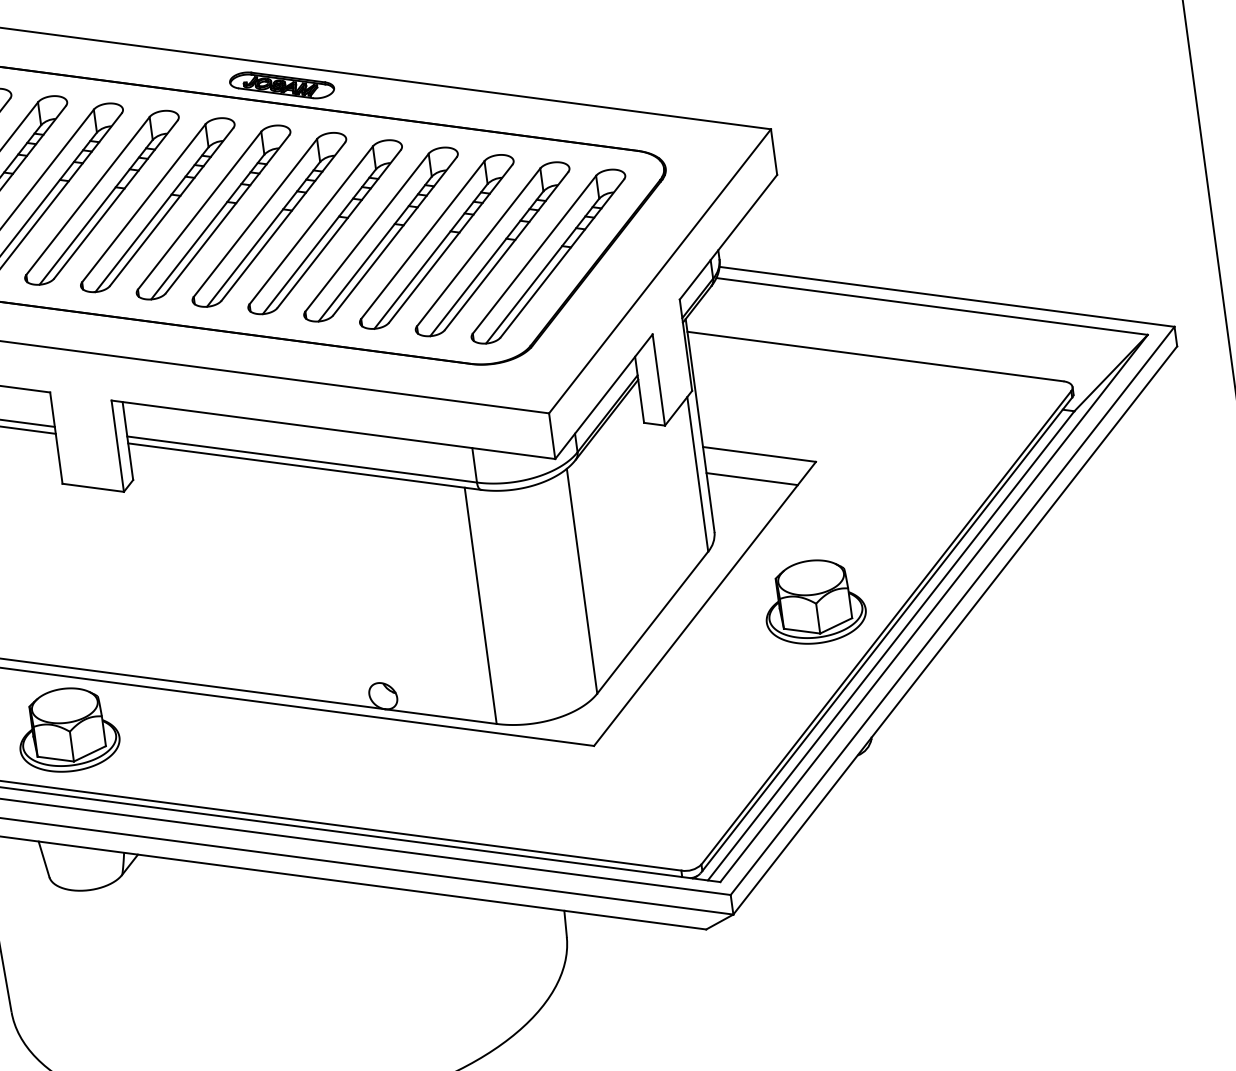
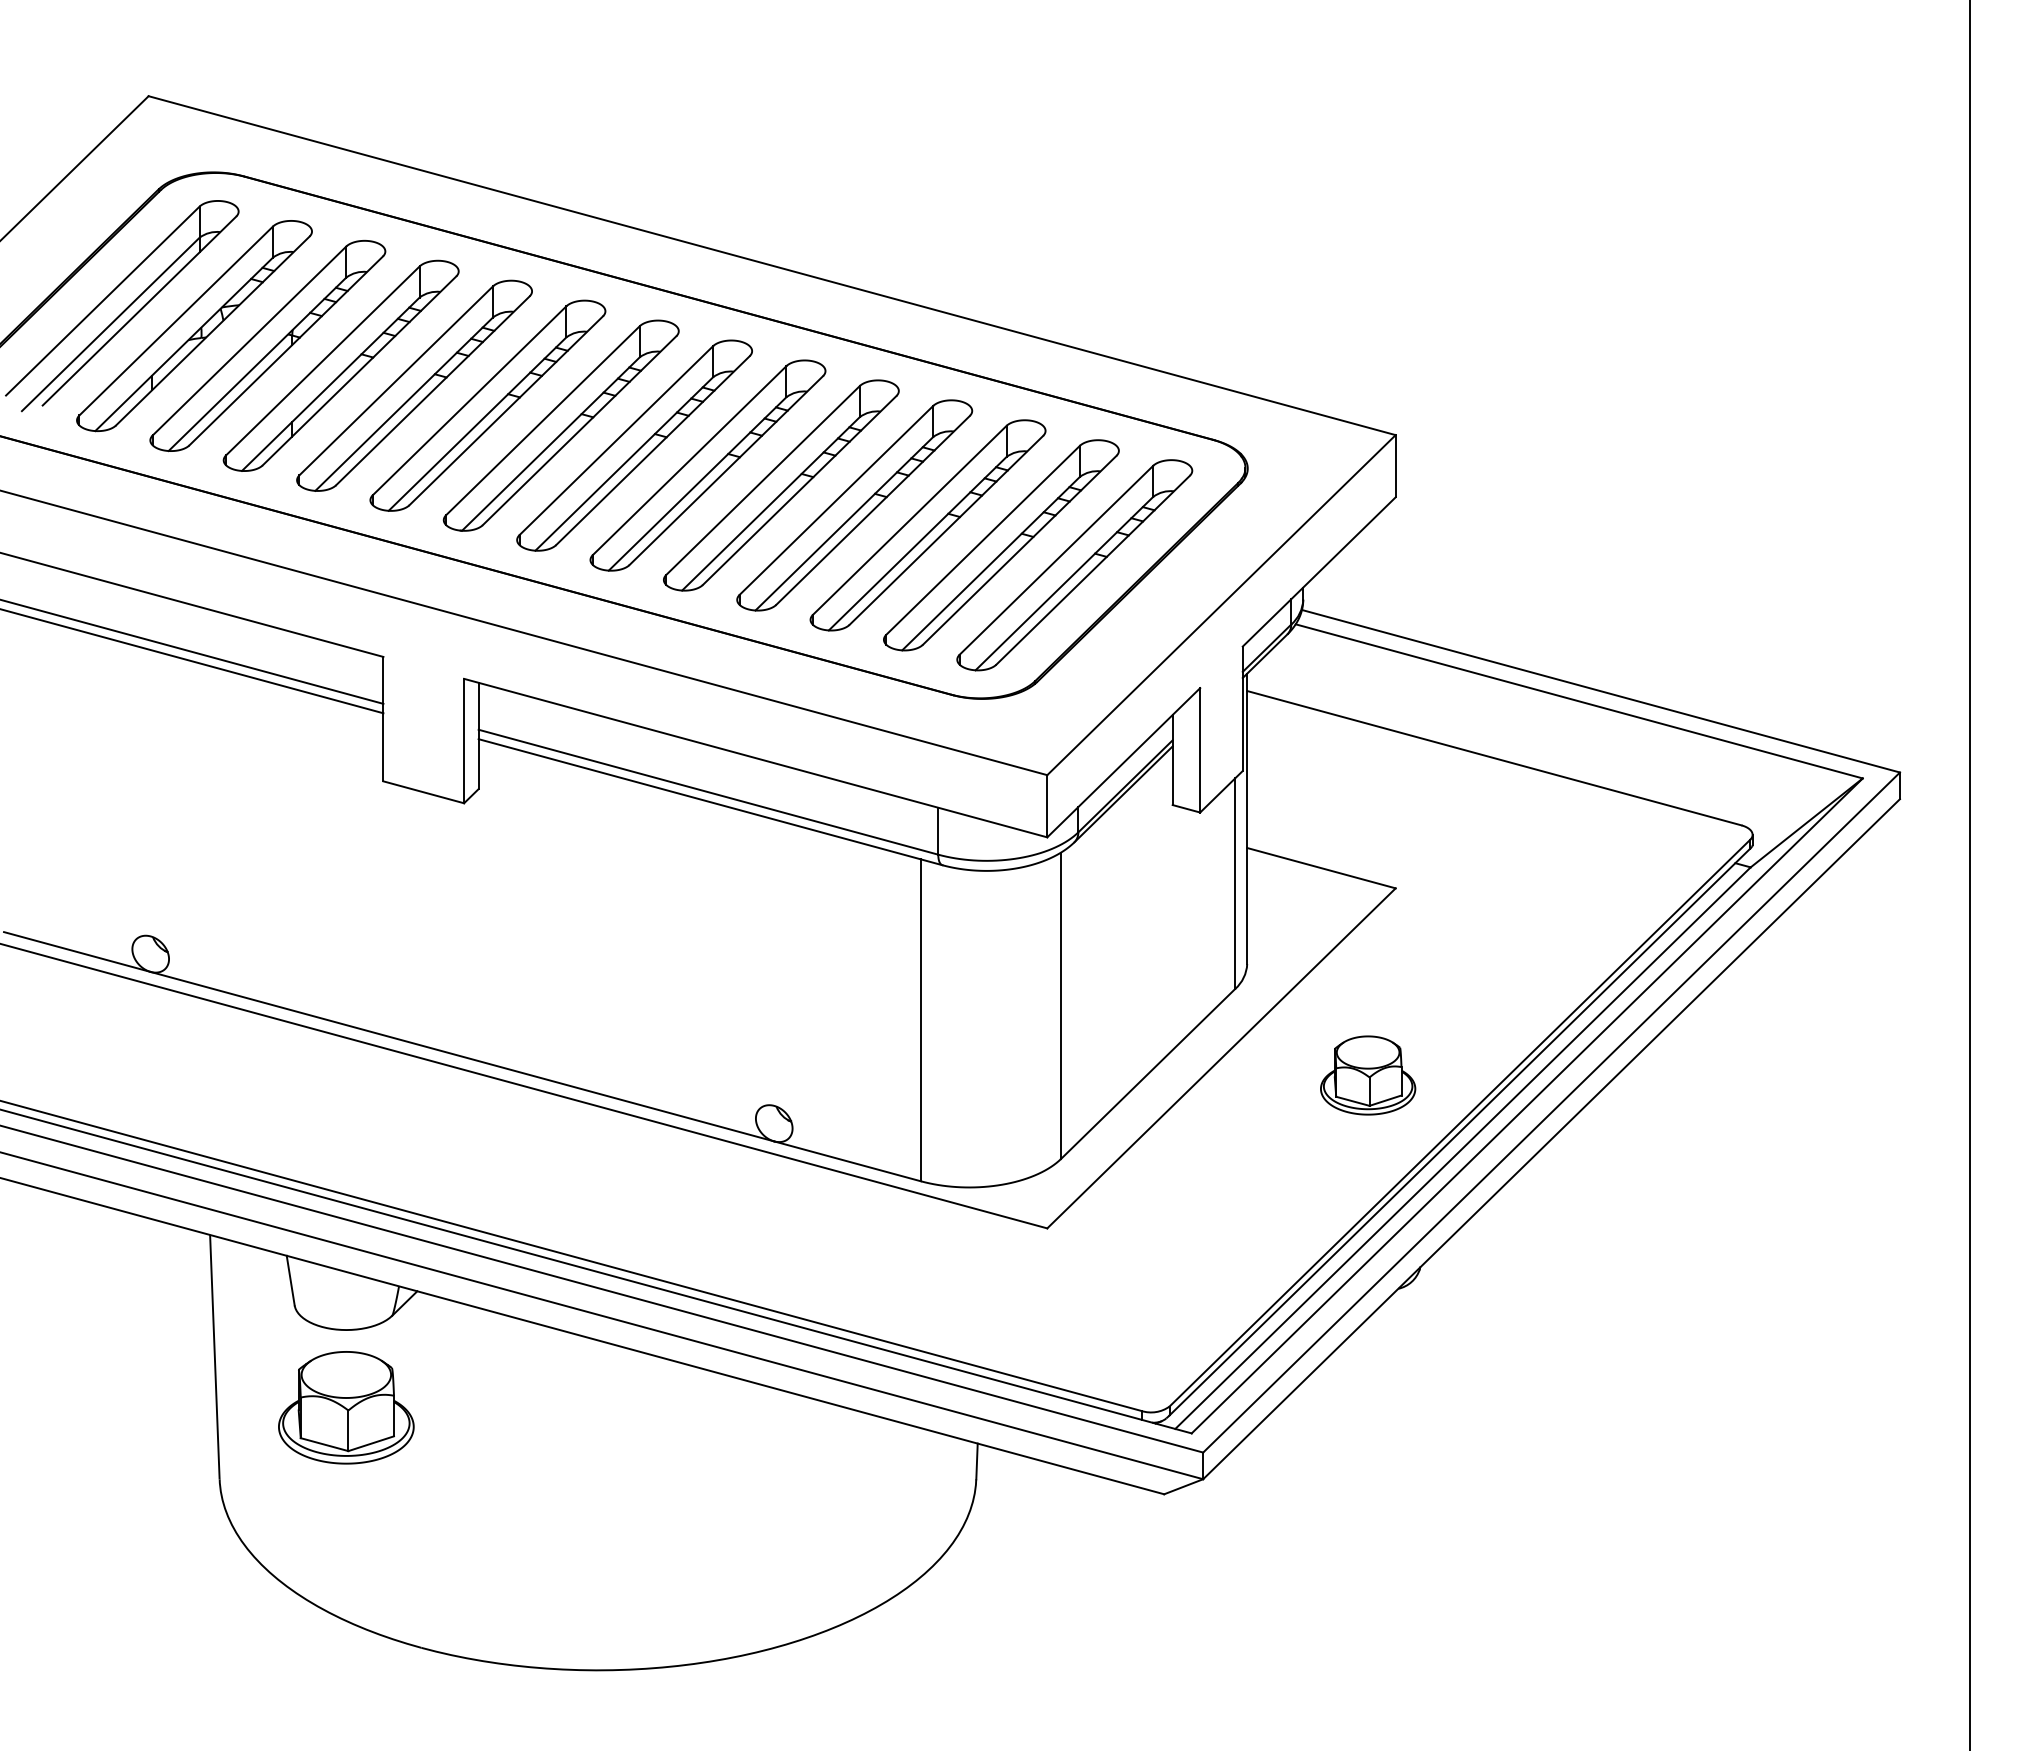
part: (282, 85) -> (749, 287), removed
line: (752, 478) -> (1307, 899), removed
part: (813, 602) -> (1367, 1075), size x0.7
part: (68, 729) -> (346, 1407), moved

